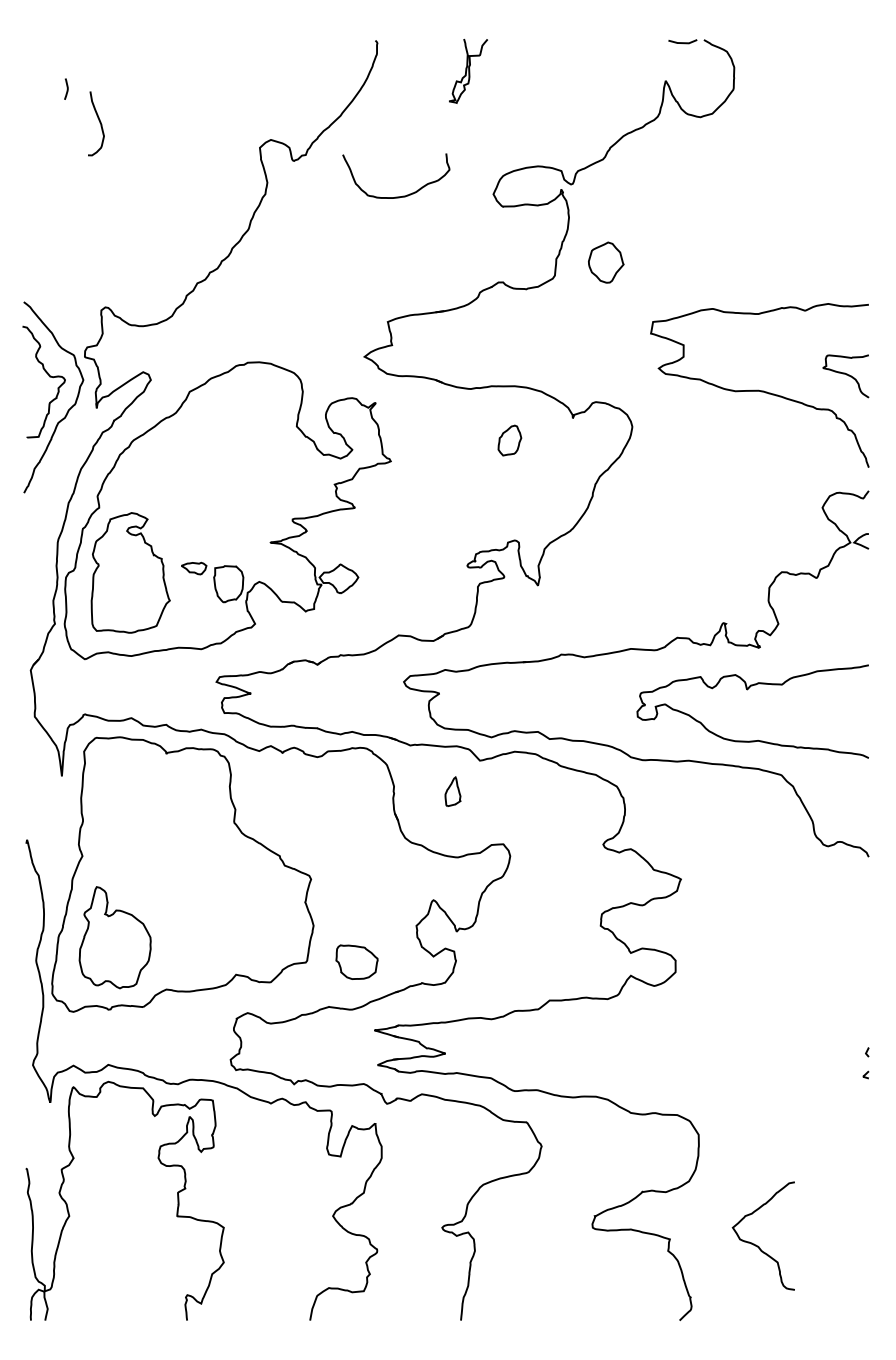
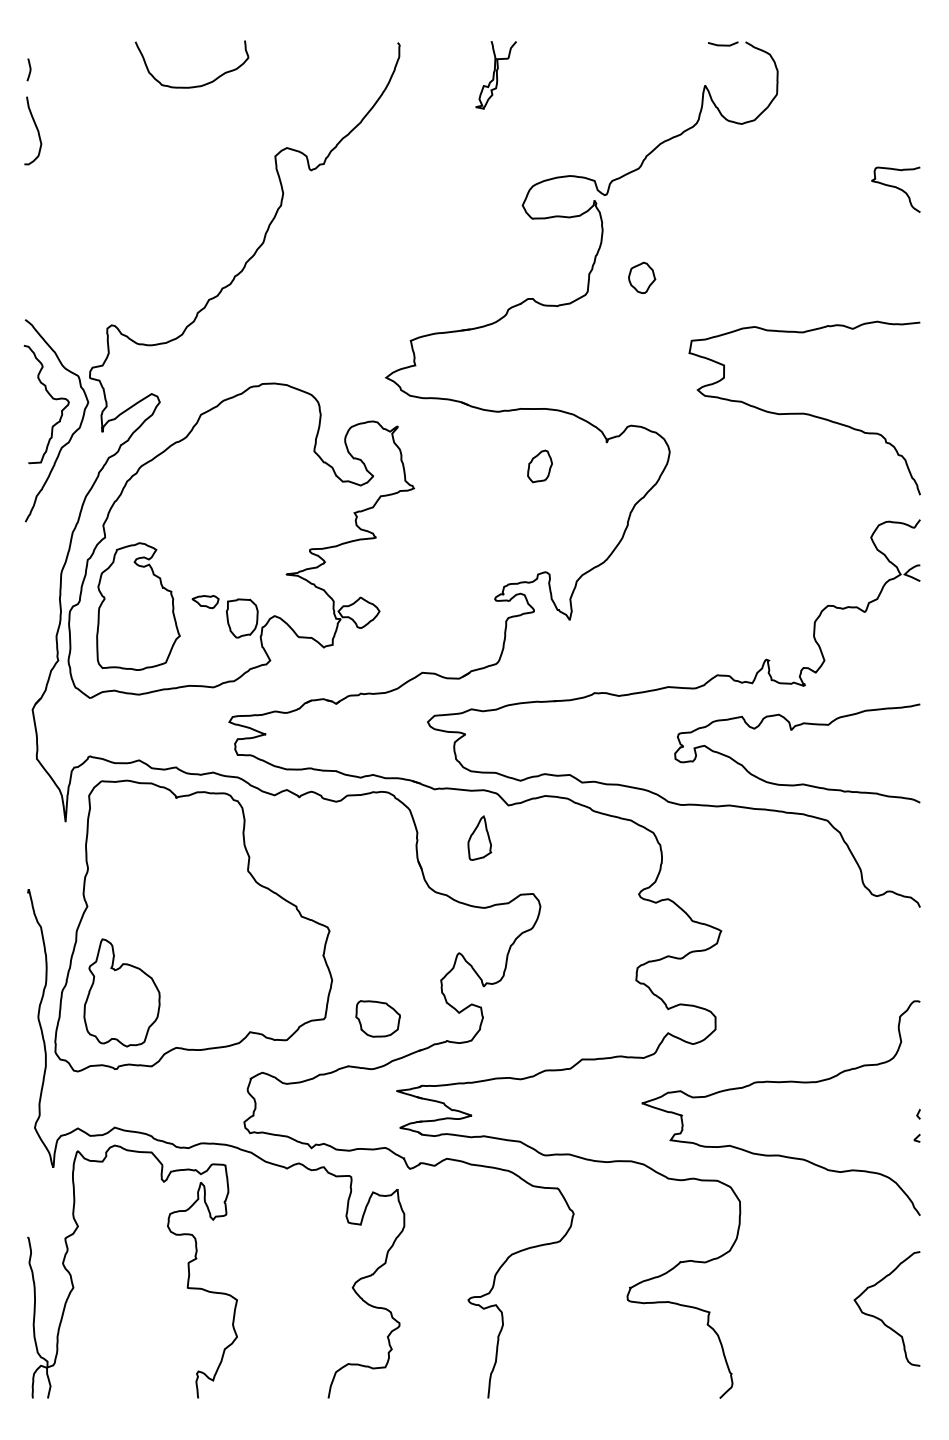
curve: (66, 88) -> (29, 69), moved
curve: (99, 123) -> (36, 130), moved
curve: (402, 195) -> (198, 85), moved
part: (606, 262) -> (642, 277), size x0.71
curve: (846, 375) -> (896, 188), moved
part: (452, 791) -> (479, 838), size x1.43
curve: (737, 1022) -> (781, 1082), added
curve: (758, 1245) -> (881, 1318), moved

